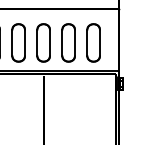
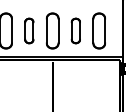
part: (18, 42) -> (29, 30), size x0.7
part: (68, 42) -> (75, 30), size x0.7

